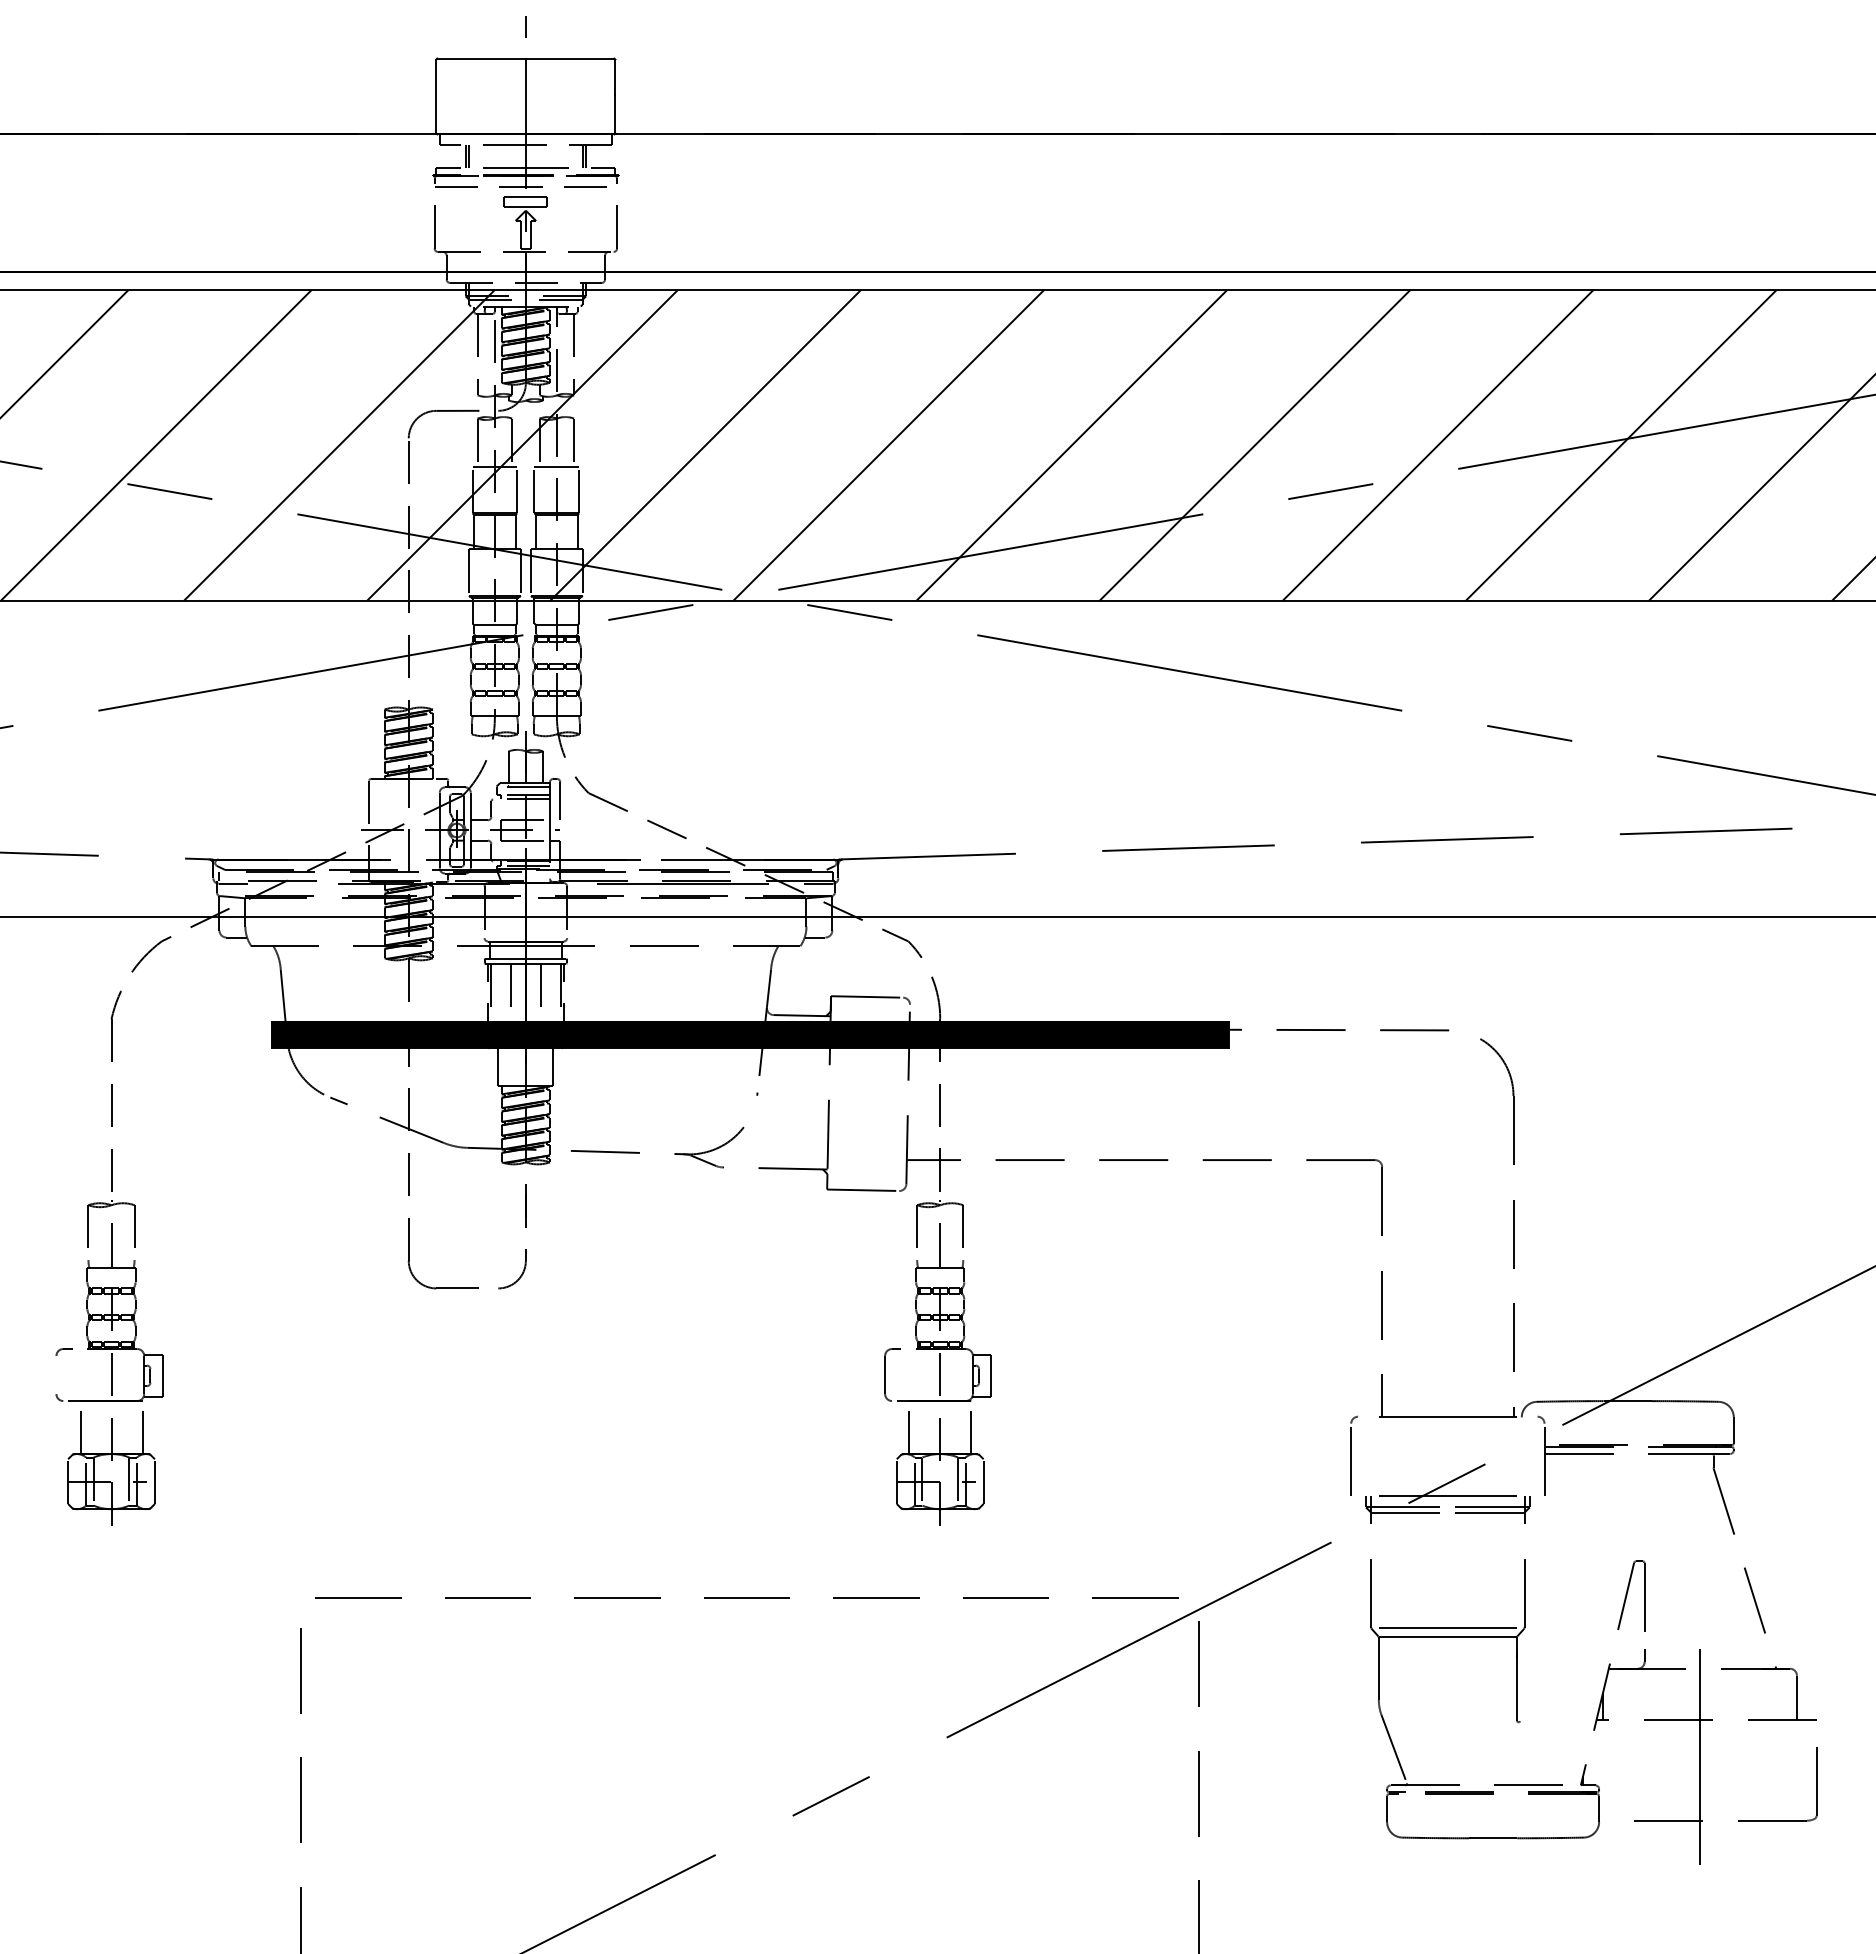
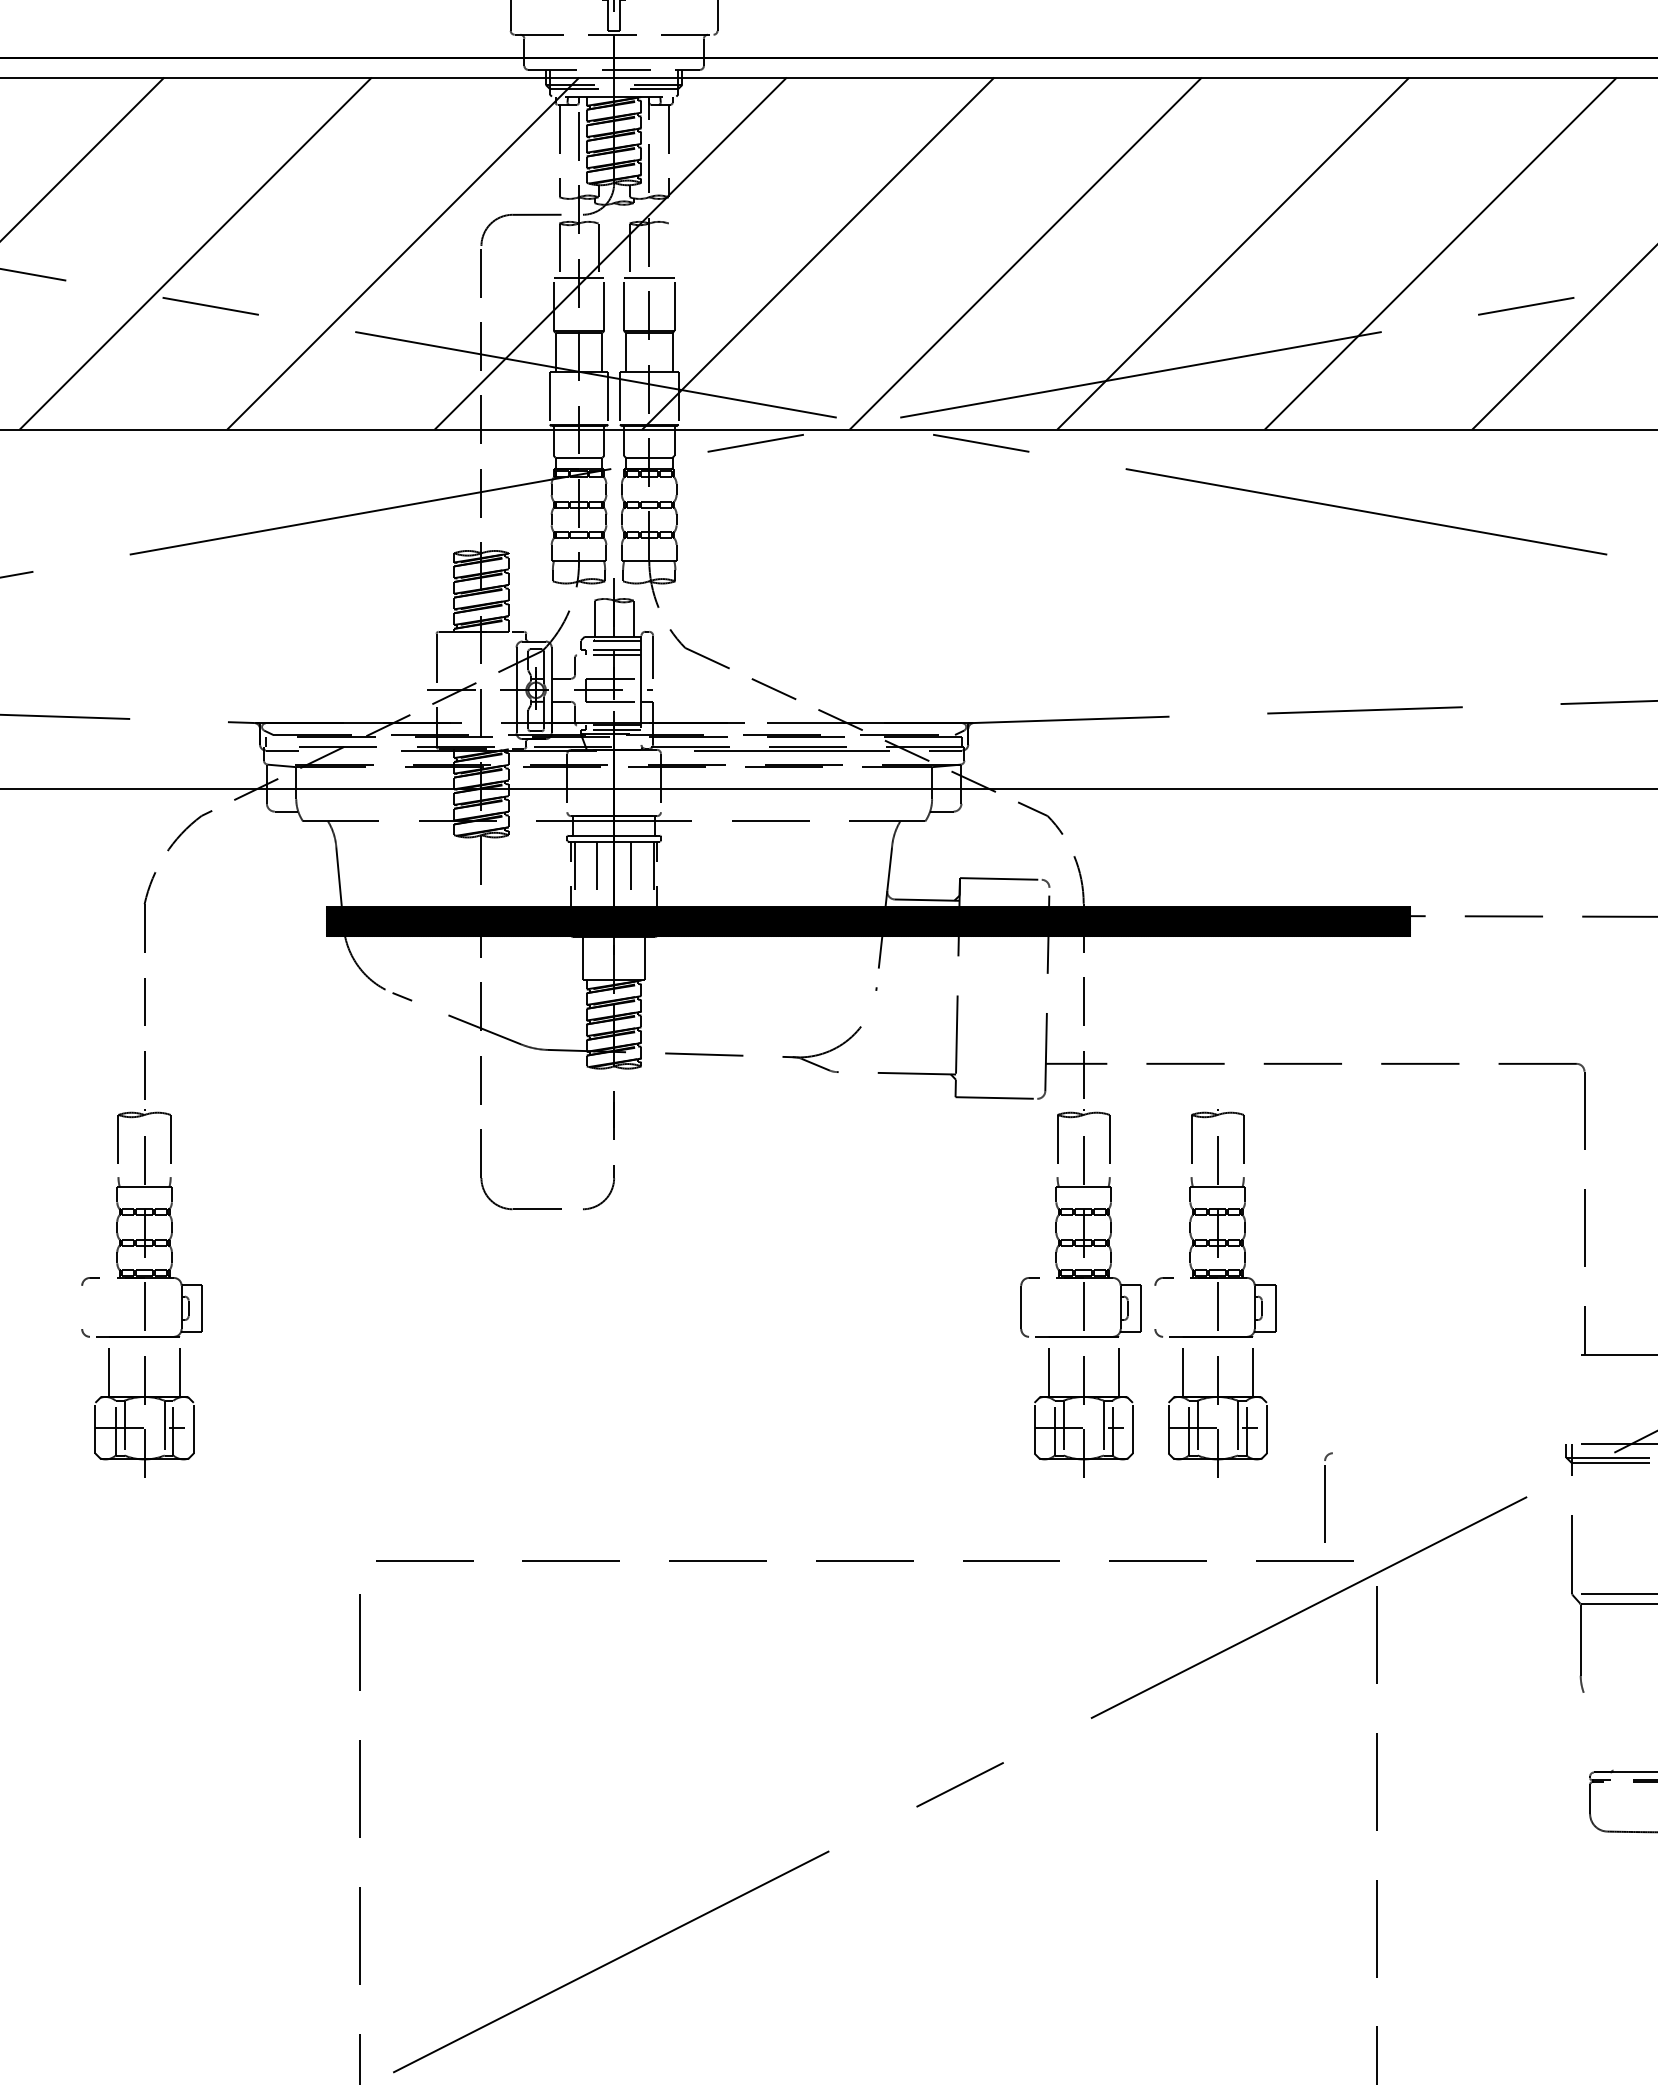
line: (574, 442) -> (669, 250), removed
part: (1056, 1362) -> (1215, 1293), added
part: (1353, 1455) -> (1327, 1497), moved
line: (1393, 1749) -> (1597, 1731), removed

